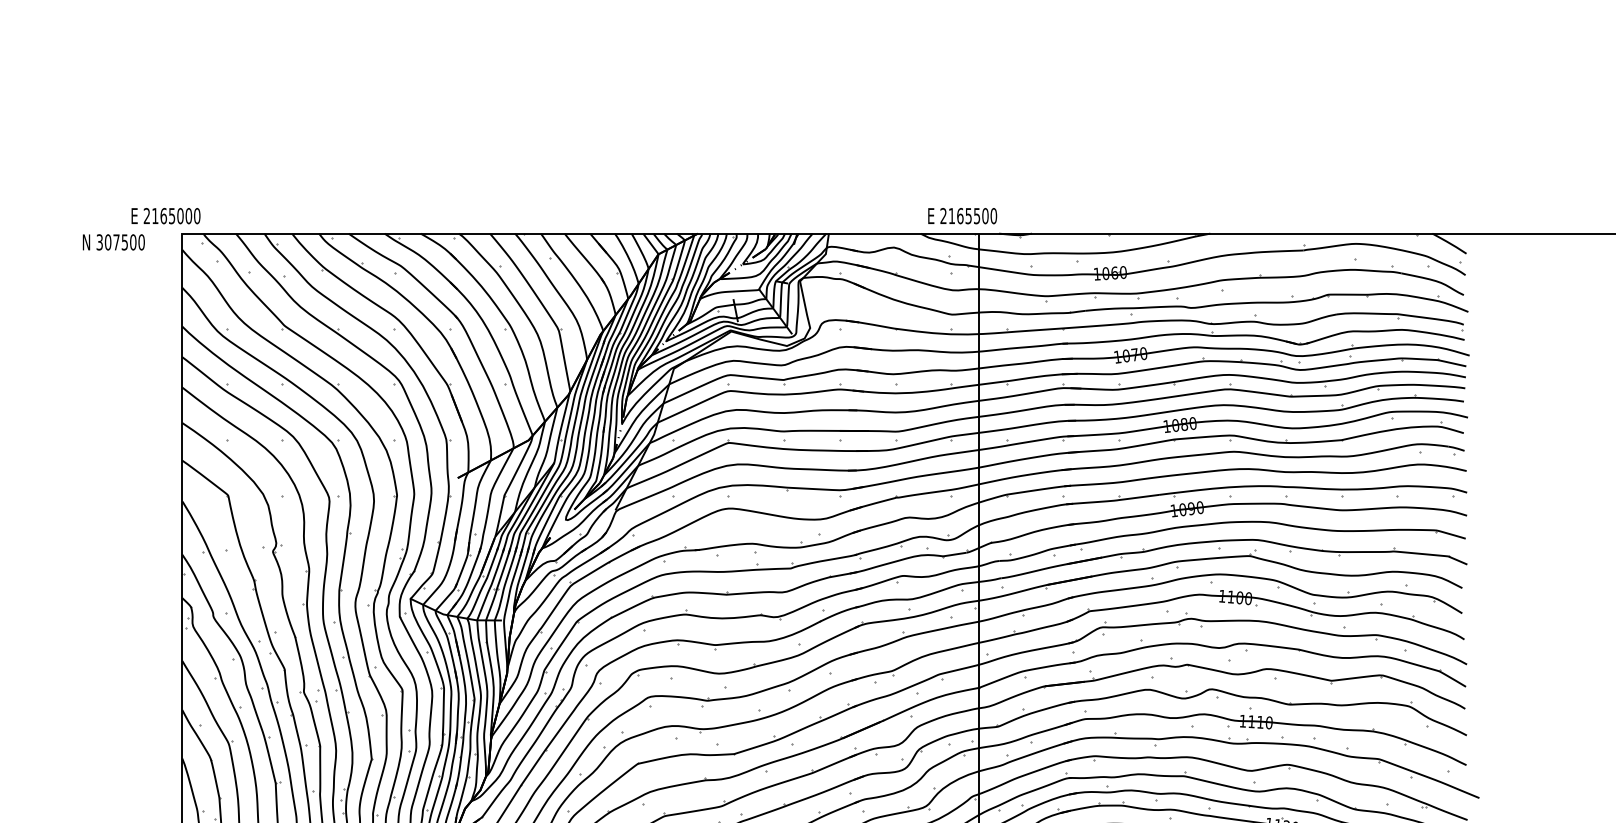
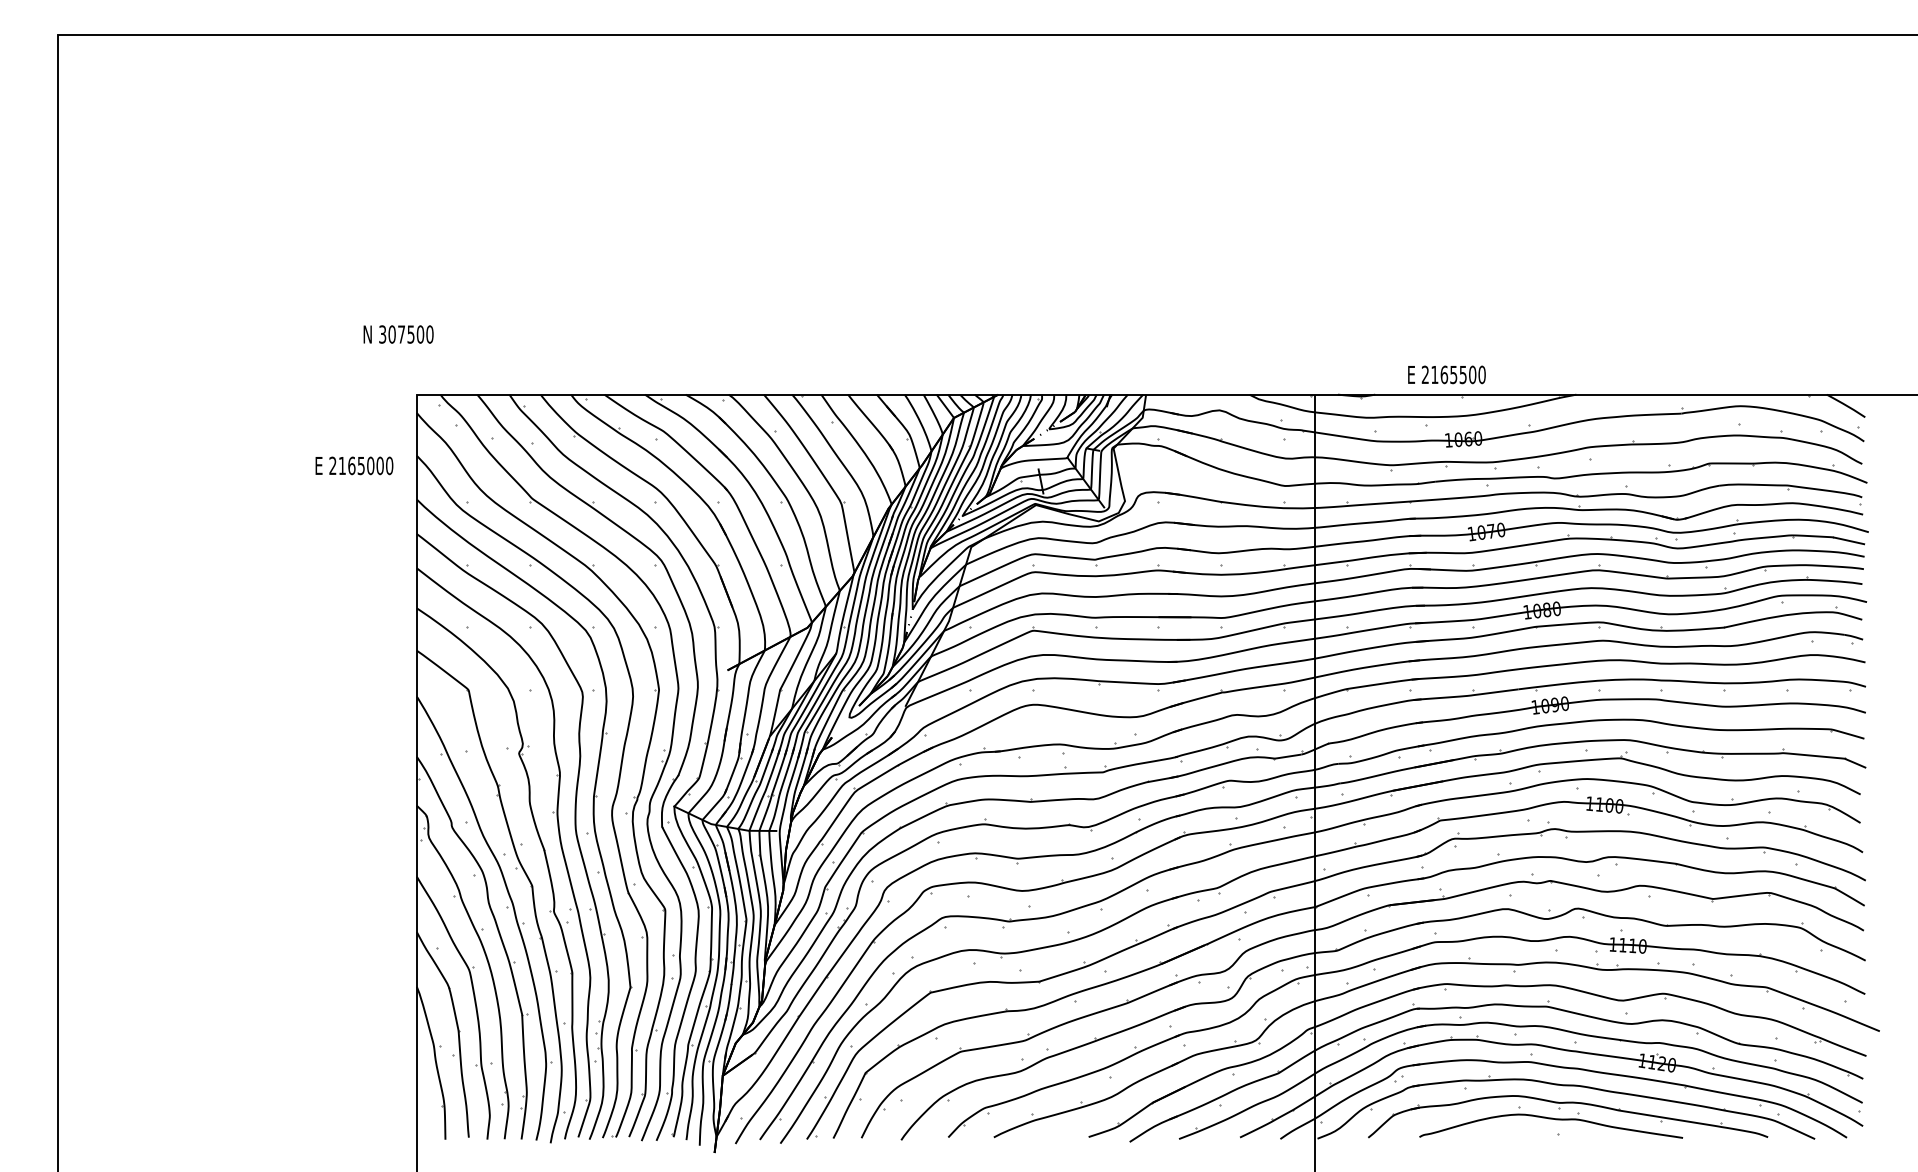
text: (166, 215) -> (354, 465), moved
text: (962, 215) -> (1446, 374), moved
text: (113, 242) -> (398, 334), moved

